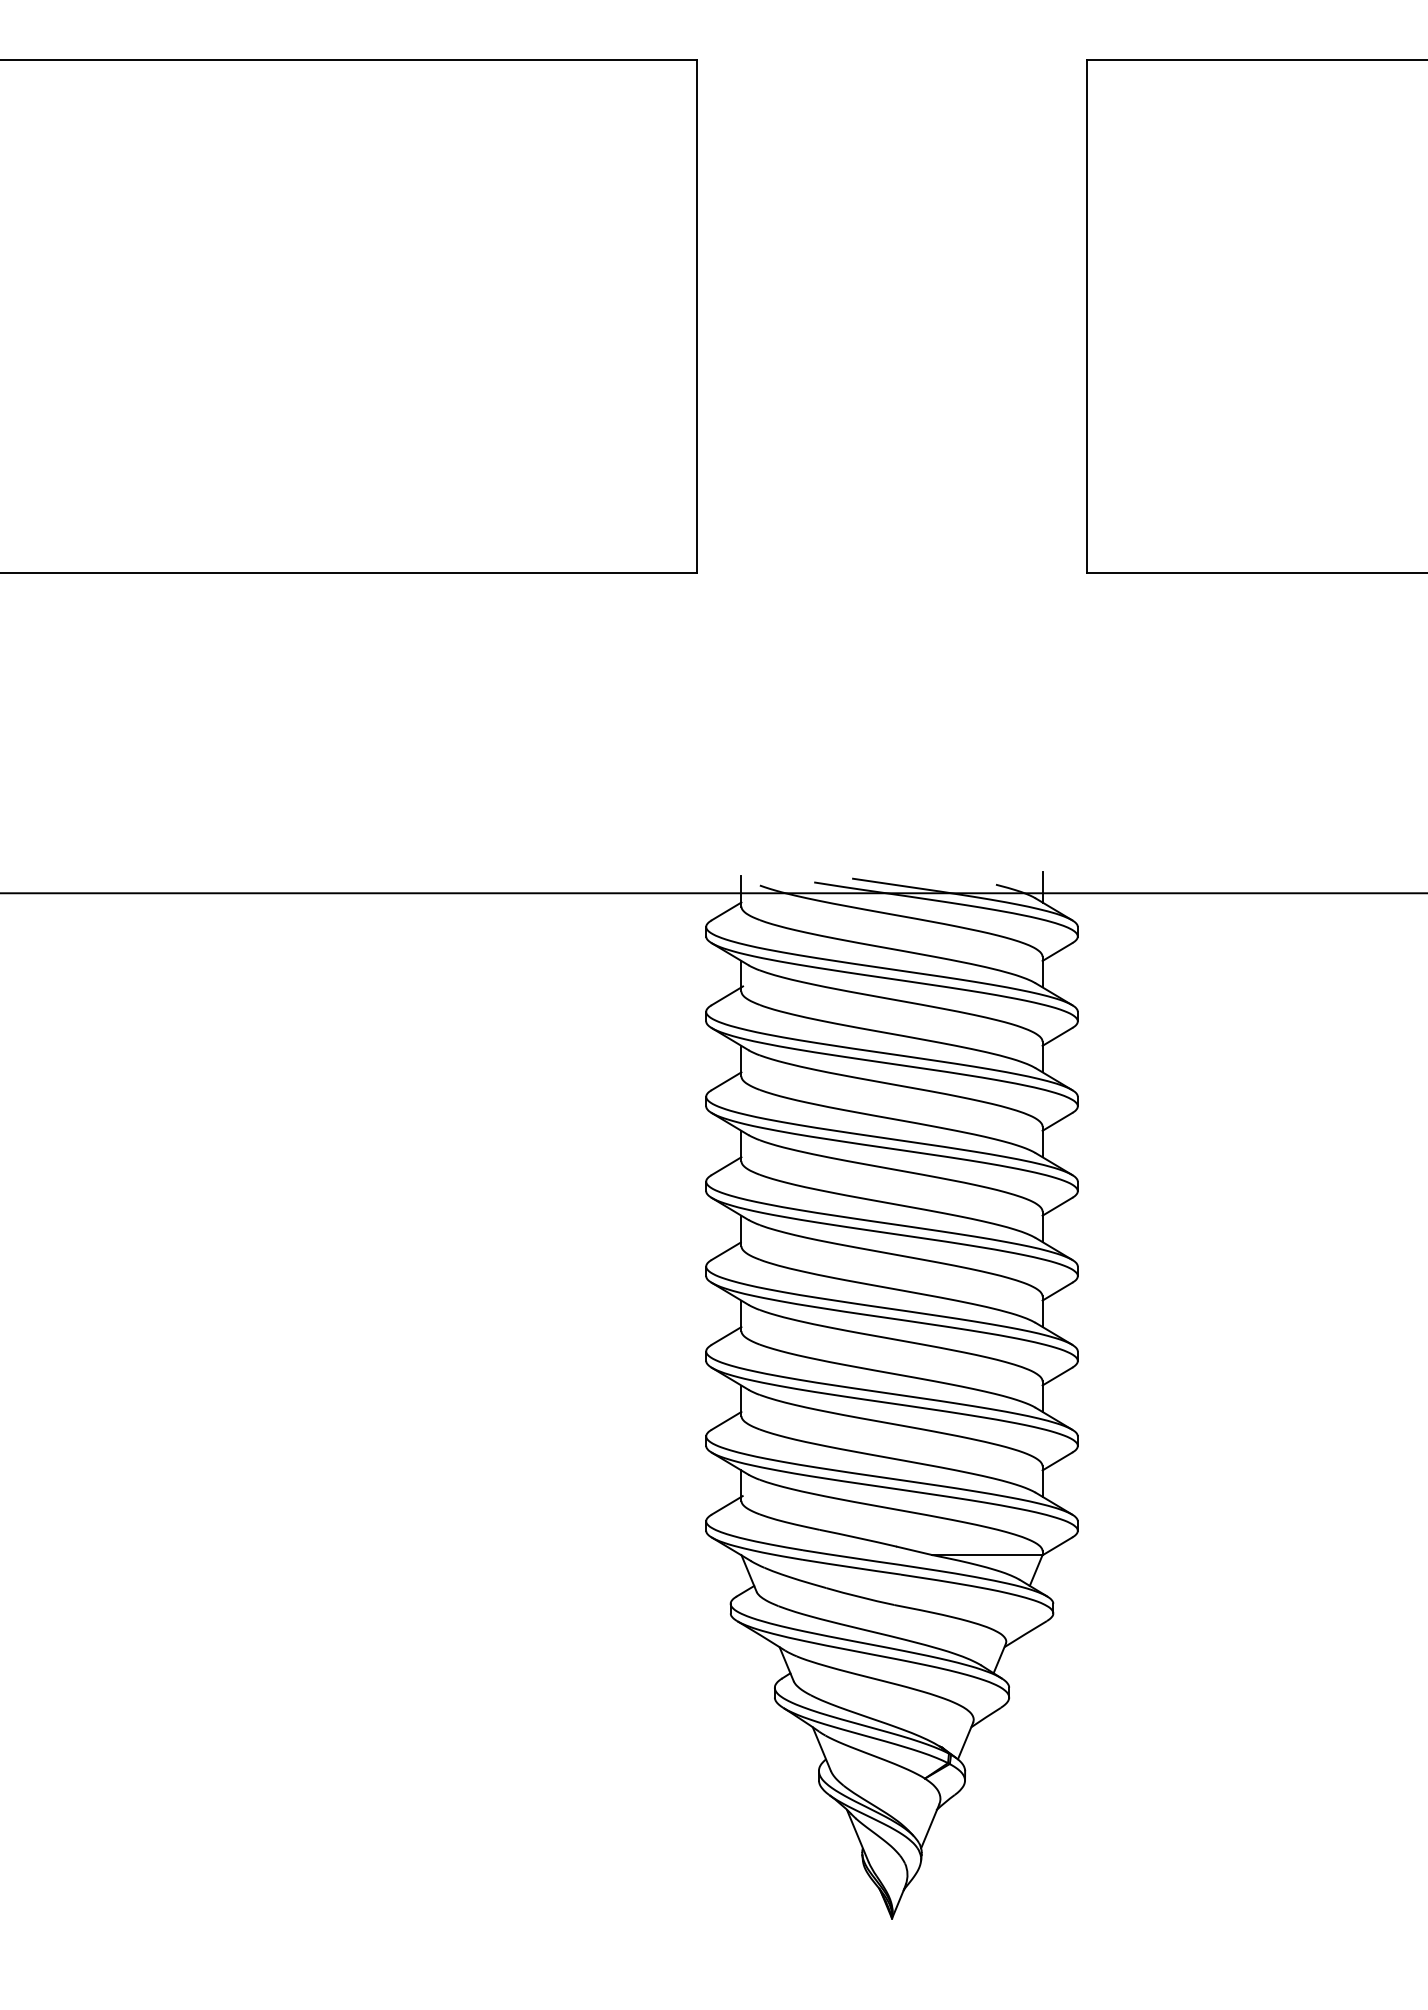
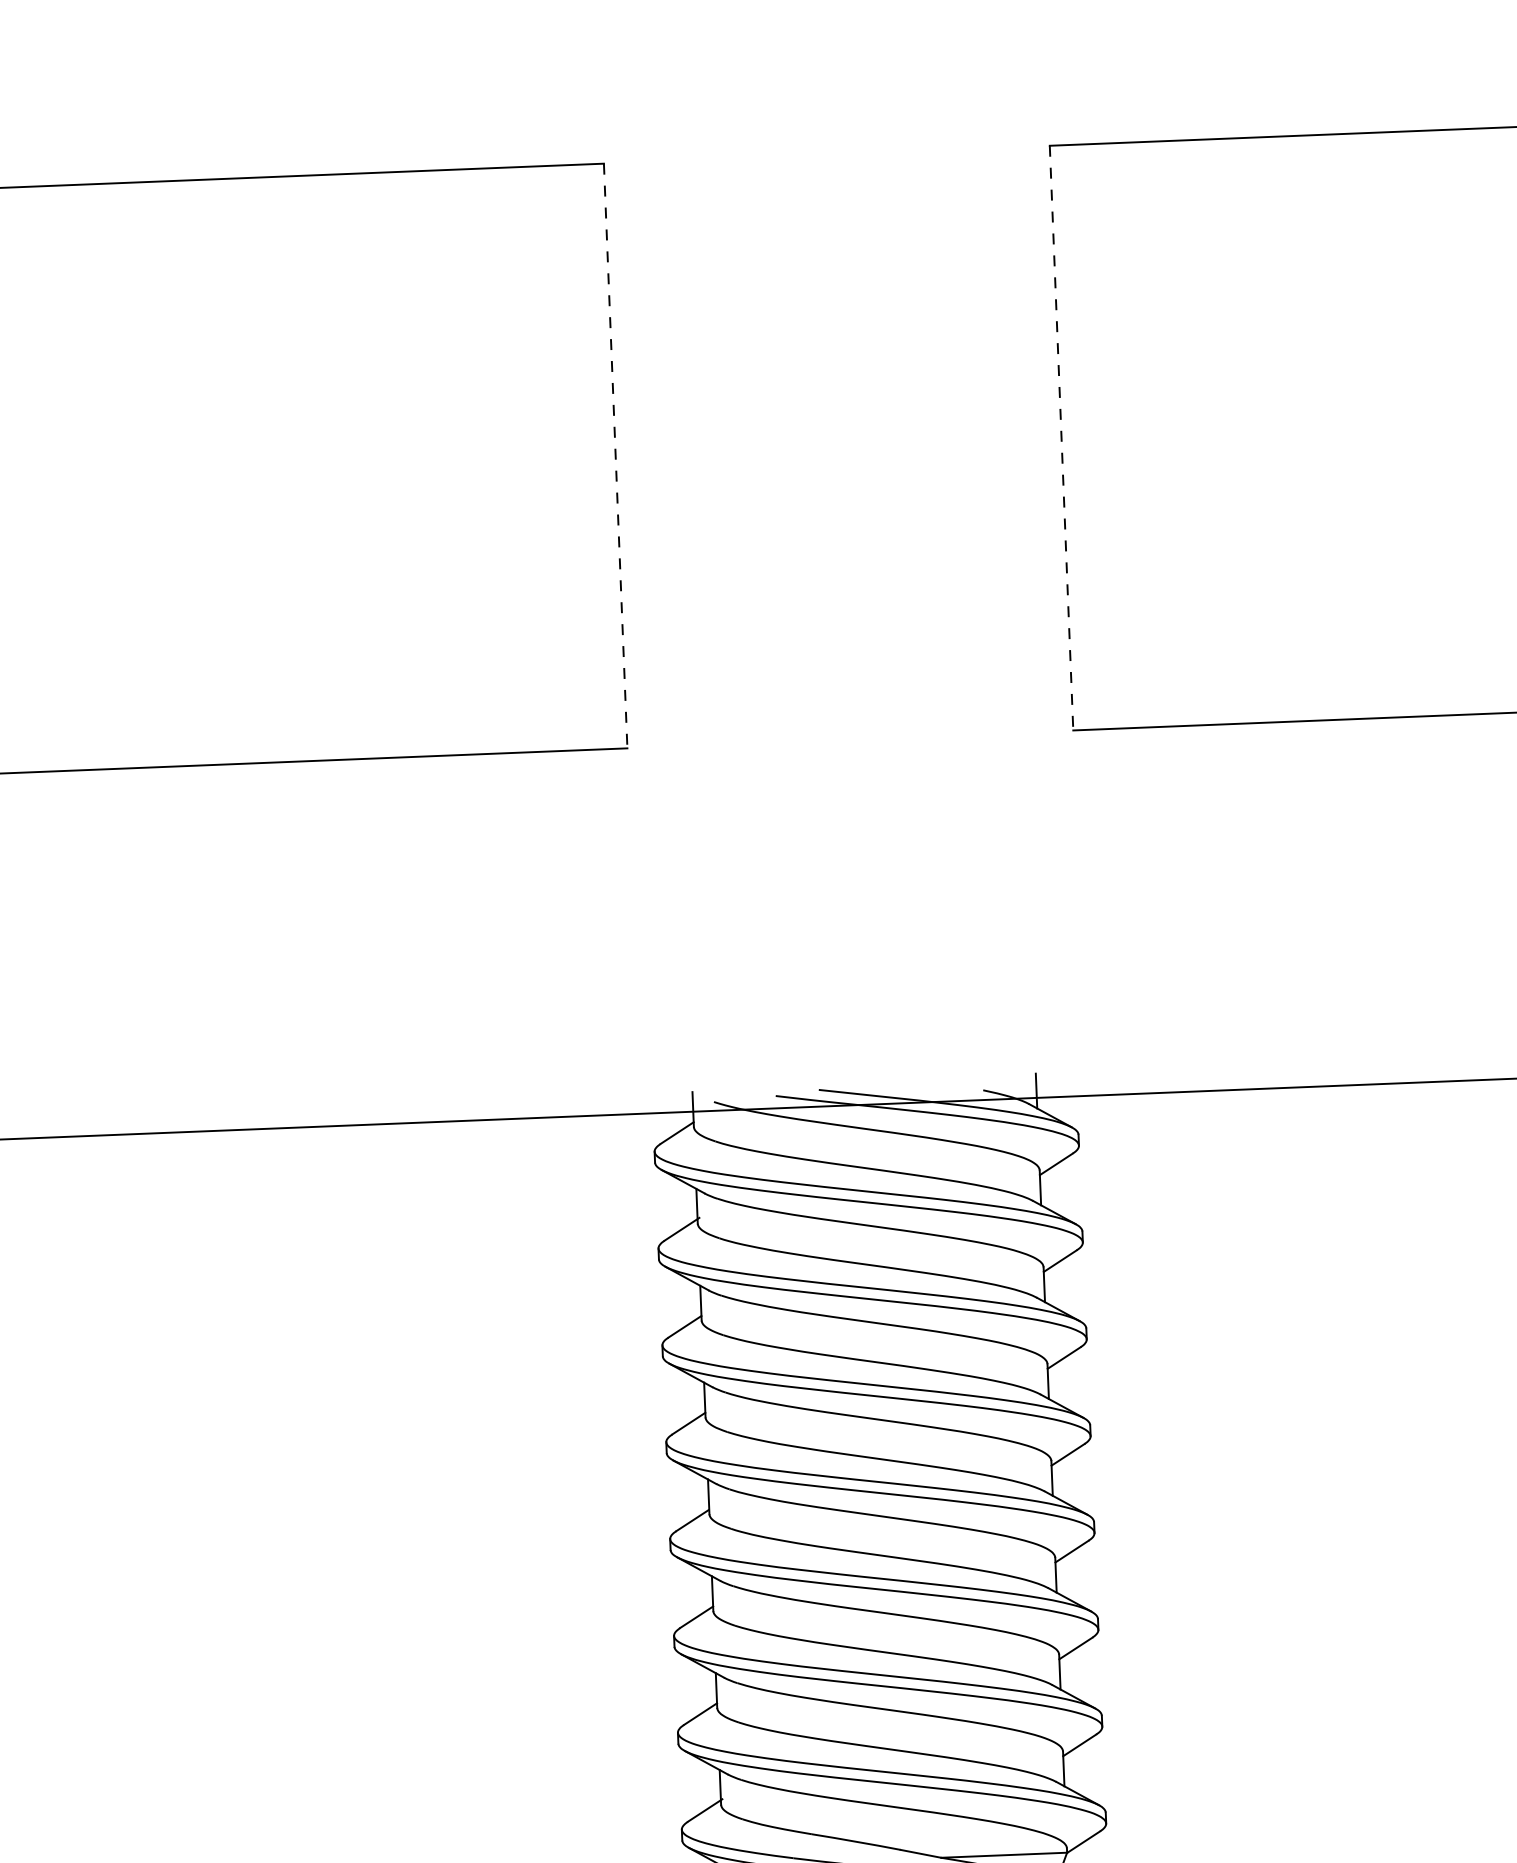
line: (696, 317) -> (615, 457), solid -> dashed
line: (1087, 317) -> (1061, 439), solid -> dashed

